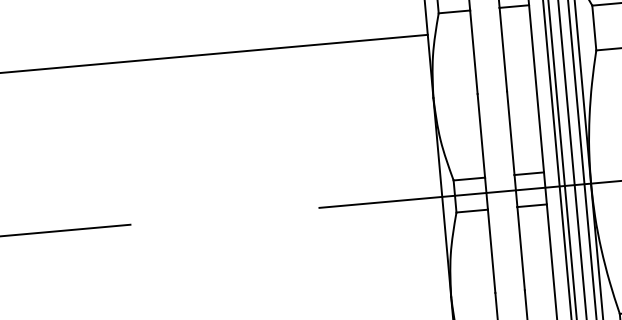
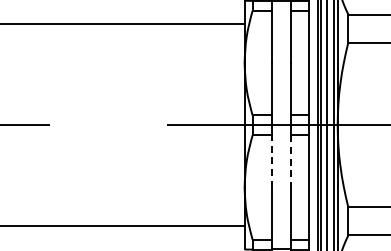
line: (520, 248) -> (290, 161), solid -> dashed
line: (491, 249) -> (272, 160), solid -> dashed

